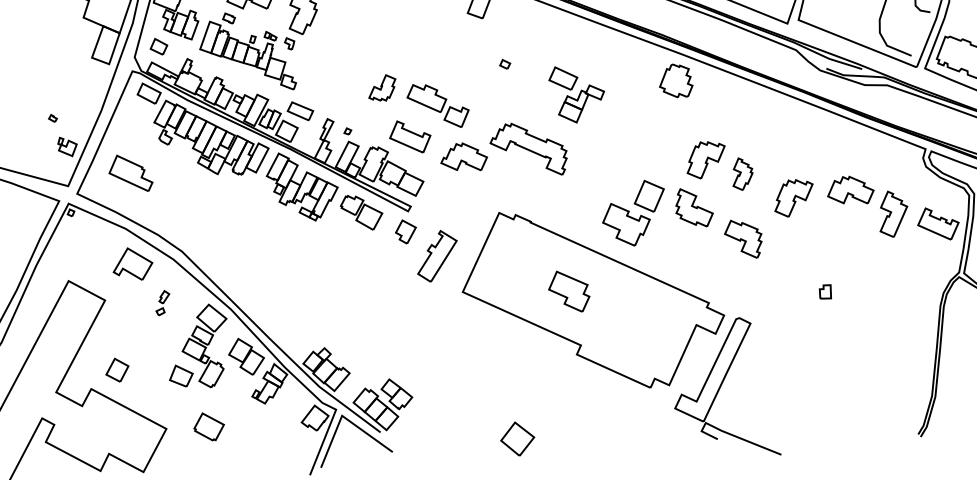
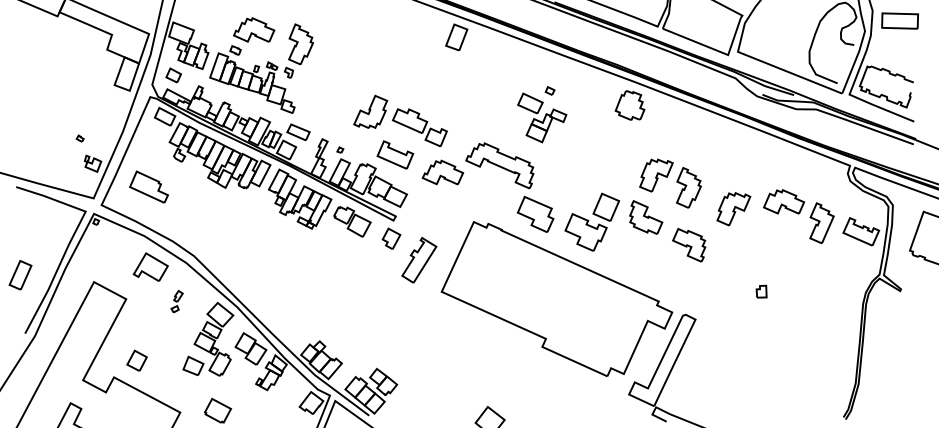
part: (504, 63) -> (549, 90), moved
part: (382, 87) -> (370, 111), size x1.43
part: (742, 173) -> (688, 187), size x1.43
part: (569, 290) -> (535, 213), moved

